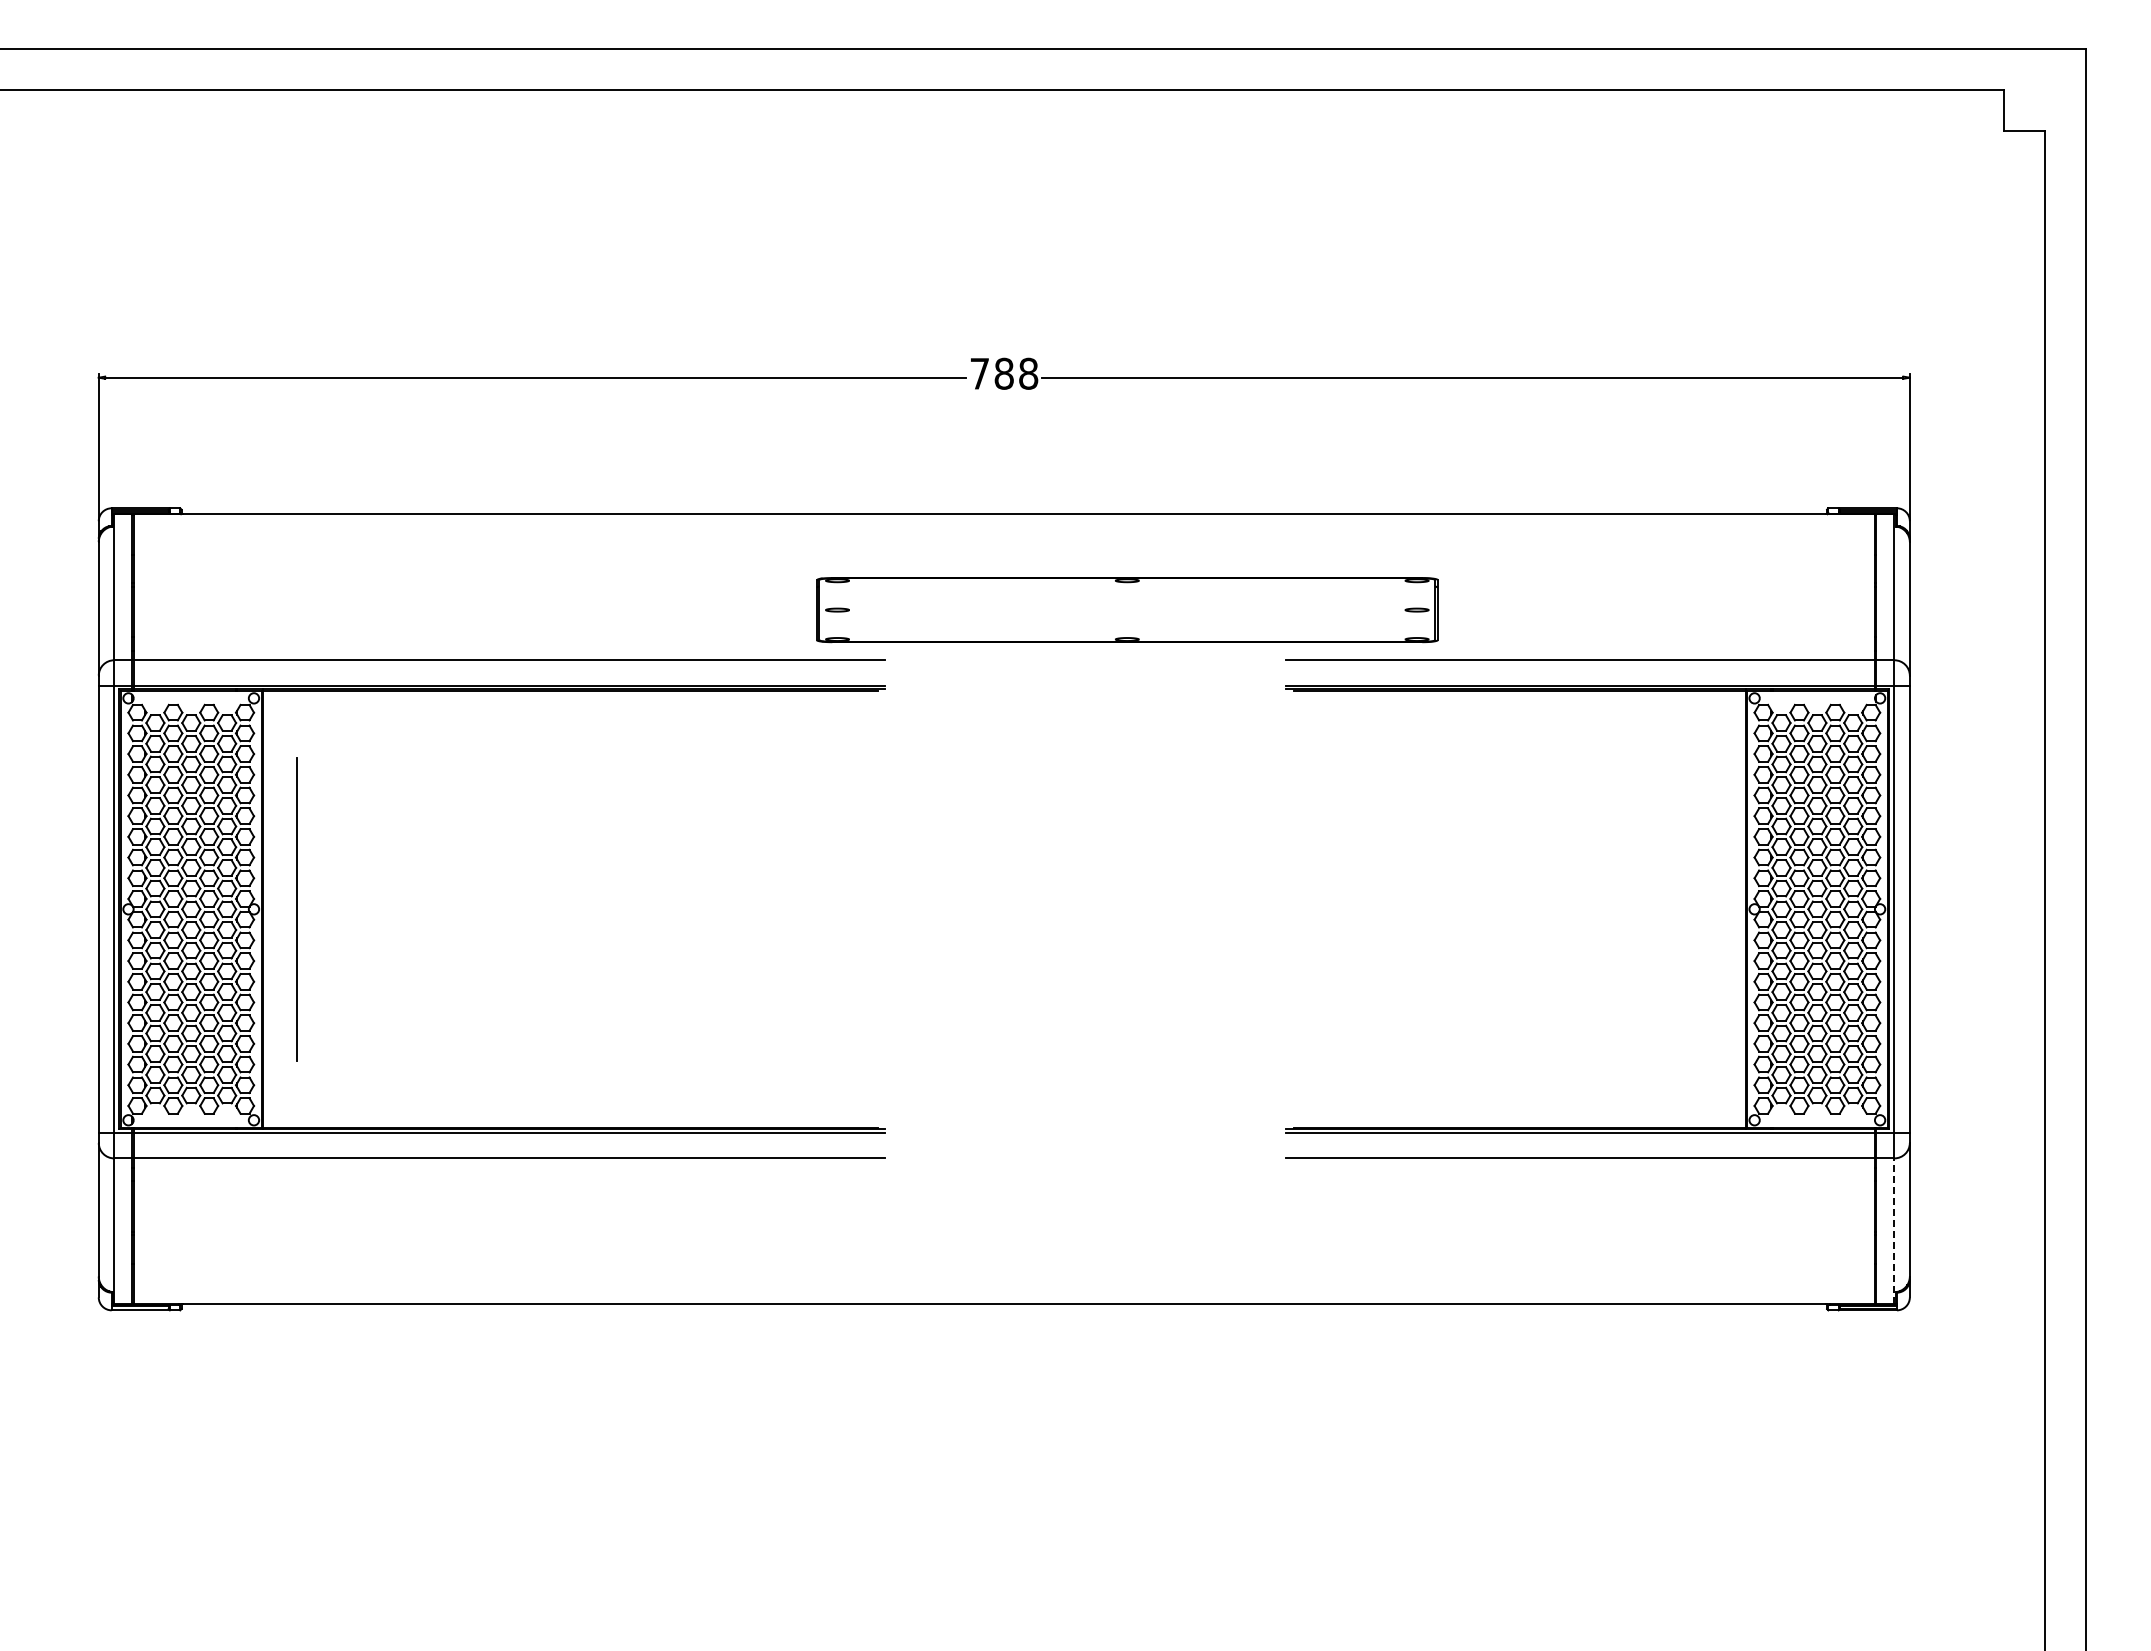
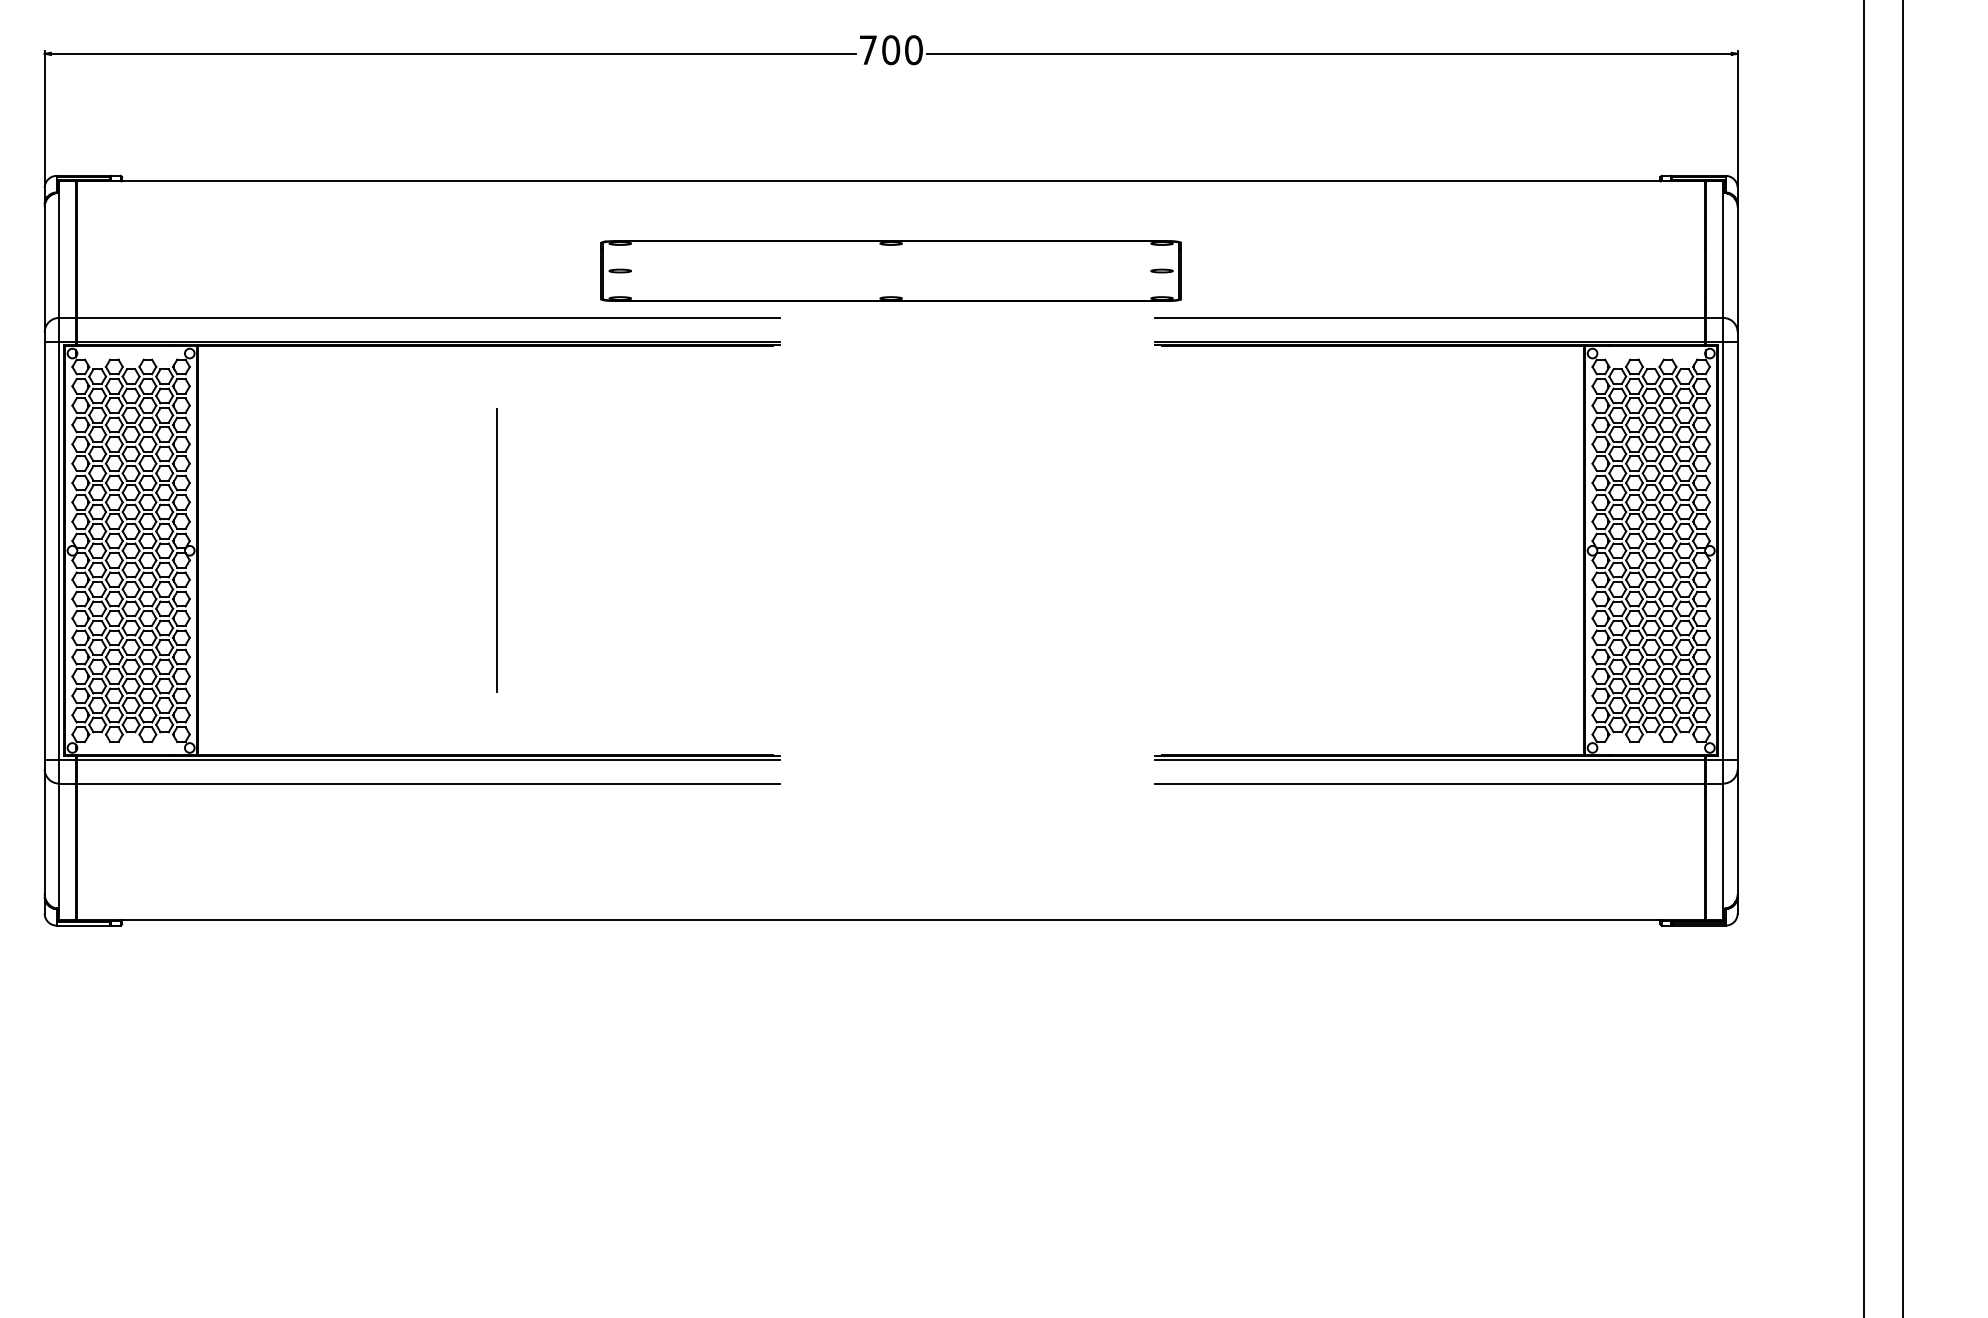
text: (1016, 373) -> (902, 49), 788 -> 700
part: (1127, 610) -> (891, 271), moved
line: (296, 909) -> (496, 550), moved
line: (1894, 1230) -> (1723, 850), dashed -> solid

